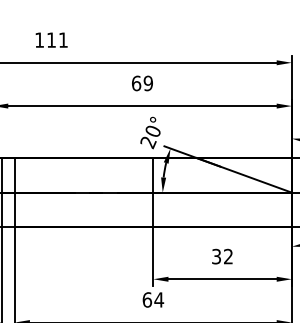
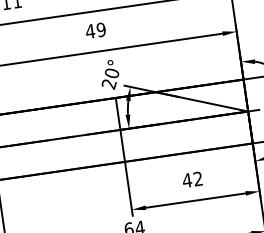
text: (136, 83) -> (90, 31), 69 -> 49
text: (216, 256) -> (187, 180), 32 -> 42

